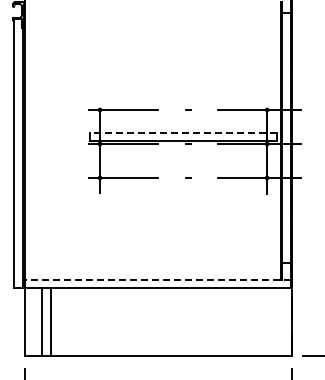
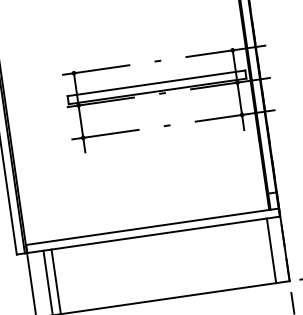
line: (183, 132) -> (156, 83), dashed -> solid
line: (157, 280) -> (151, 227), dashed -> solid
line: (277, 322) -> (271, 250), added

